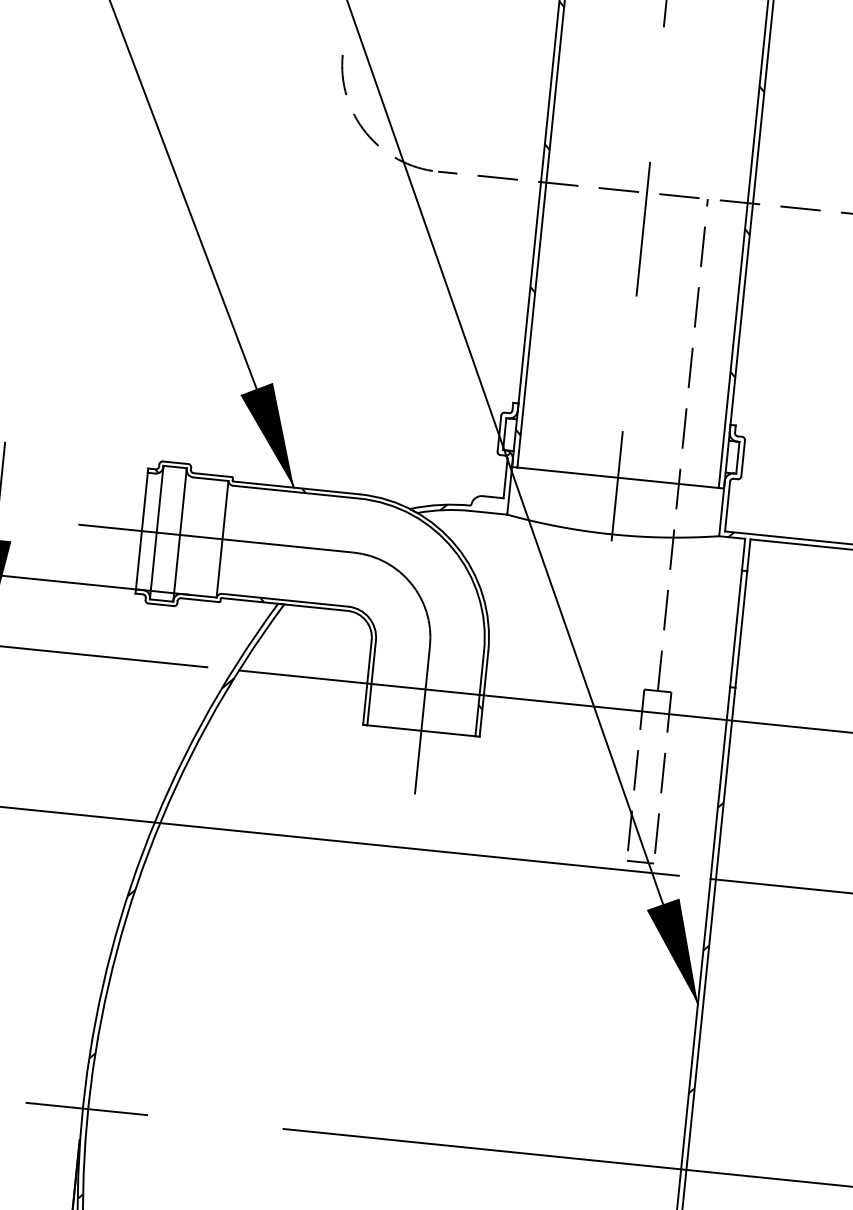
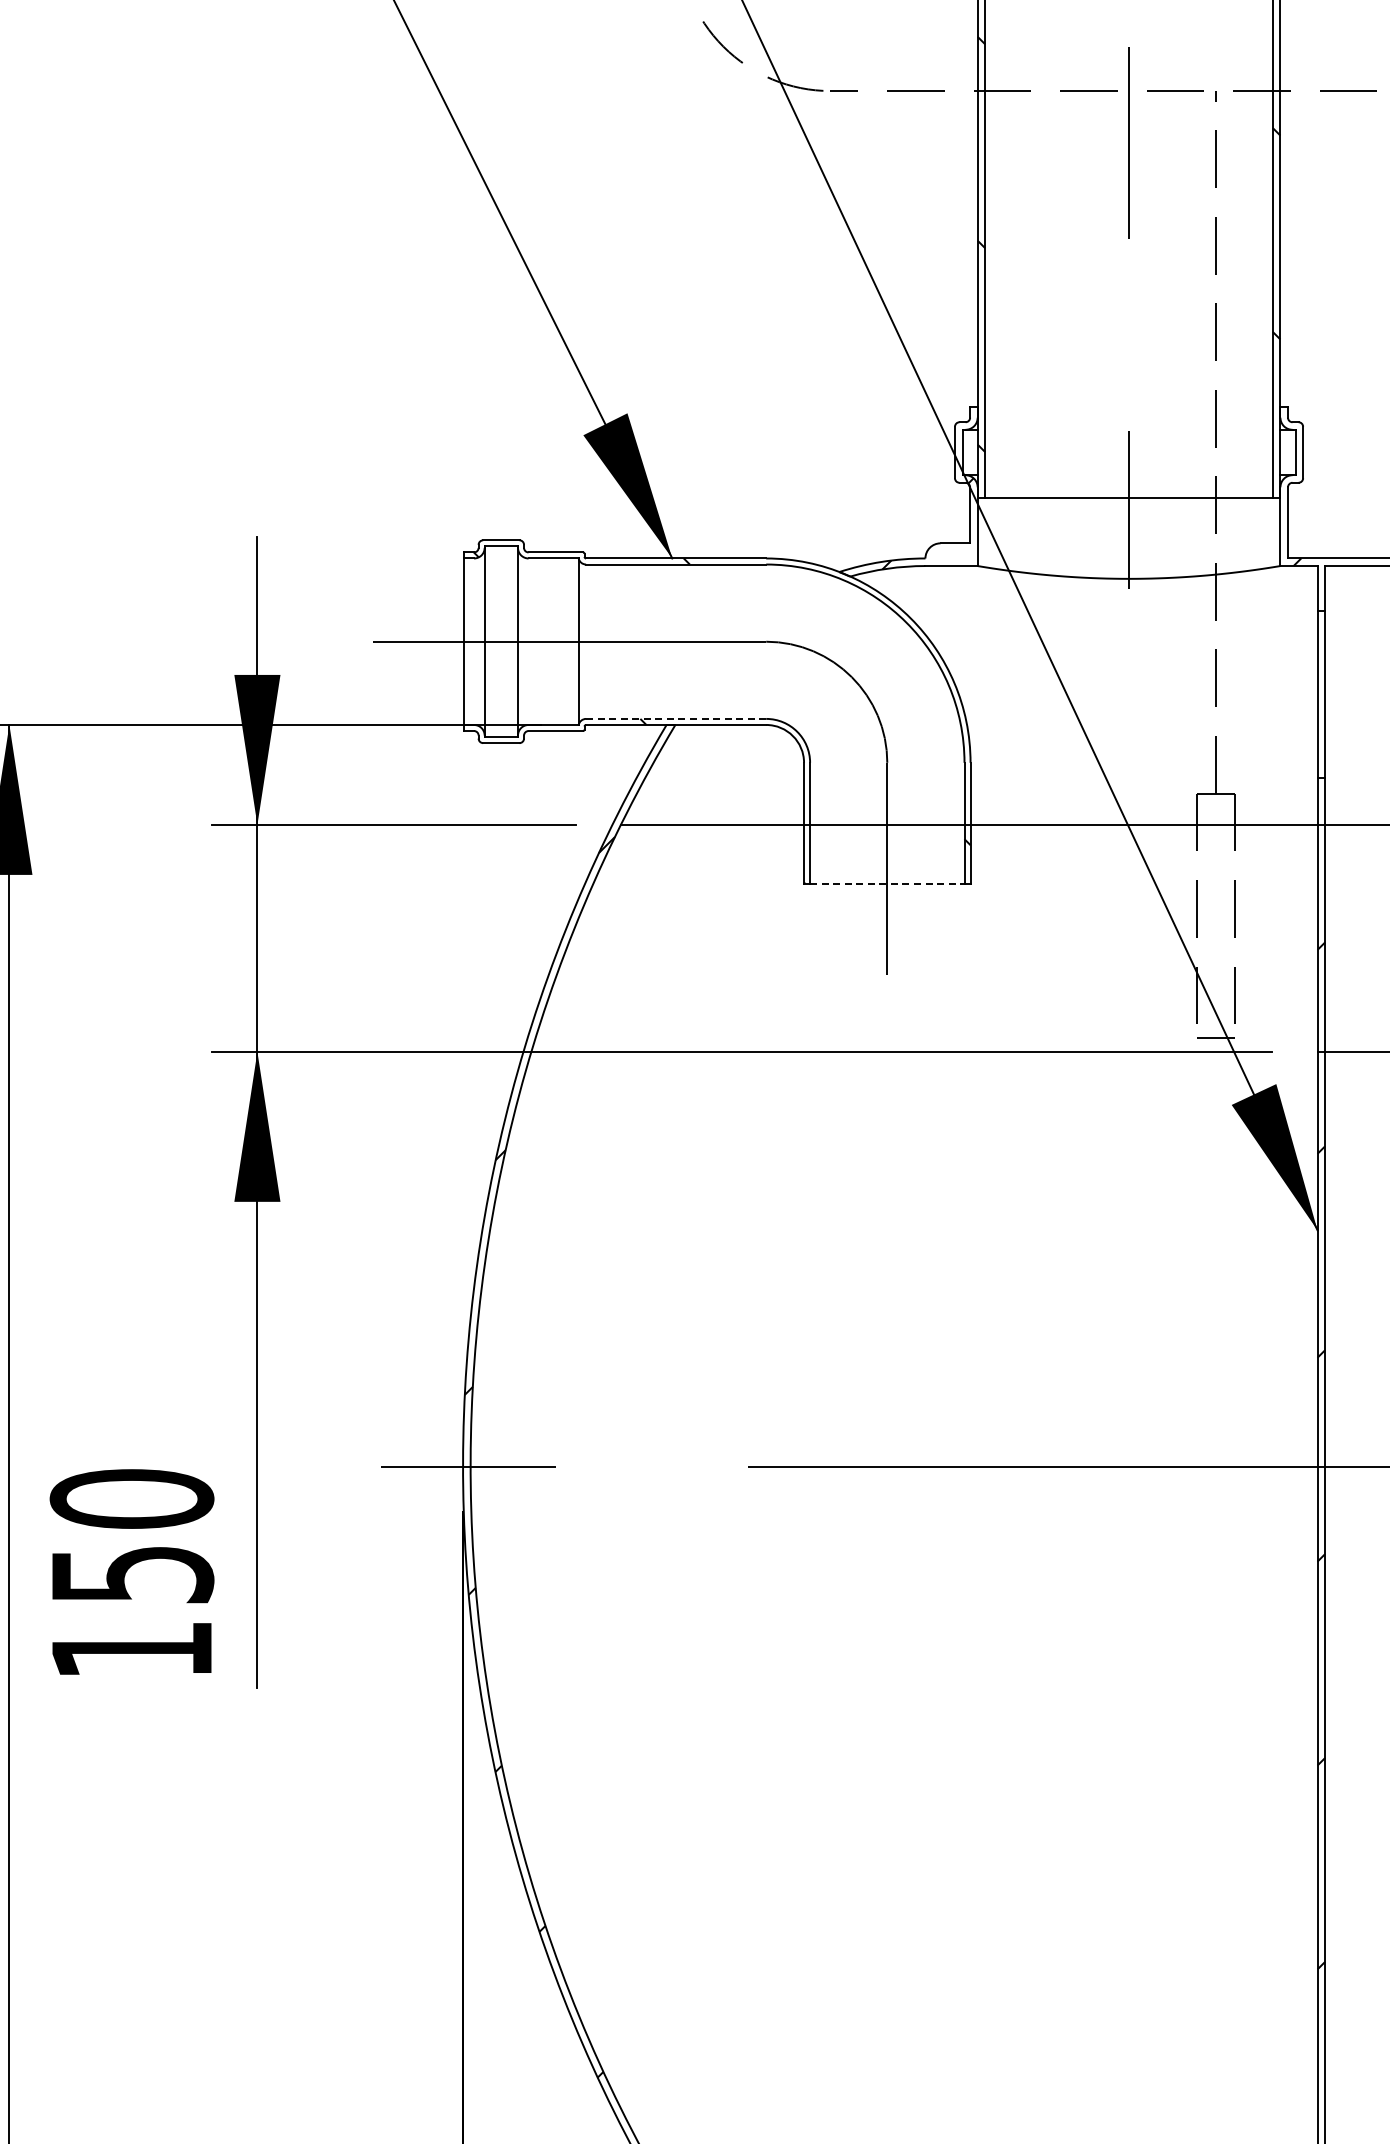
line: (285, 599) -> (676, 718), solid -> dashed
line: (421, 730) -> (887, 883), solid -> dashed

